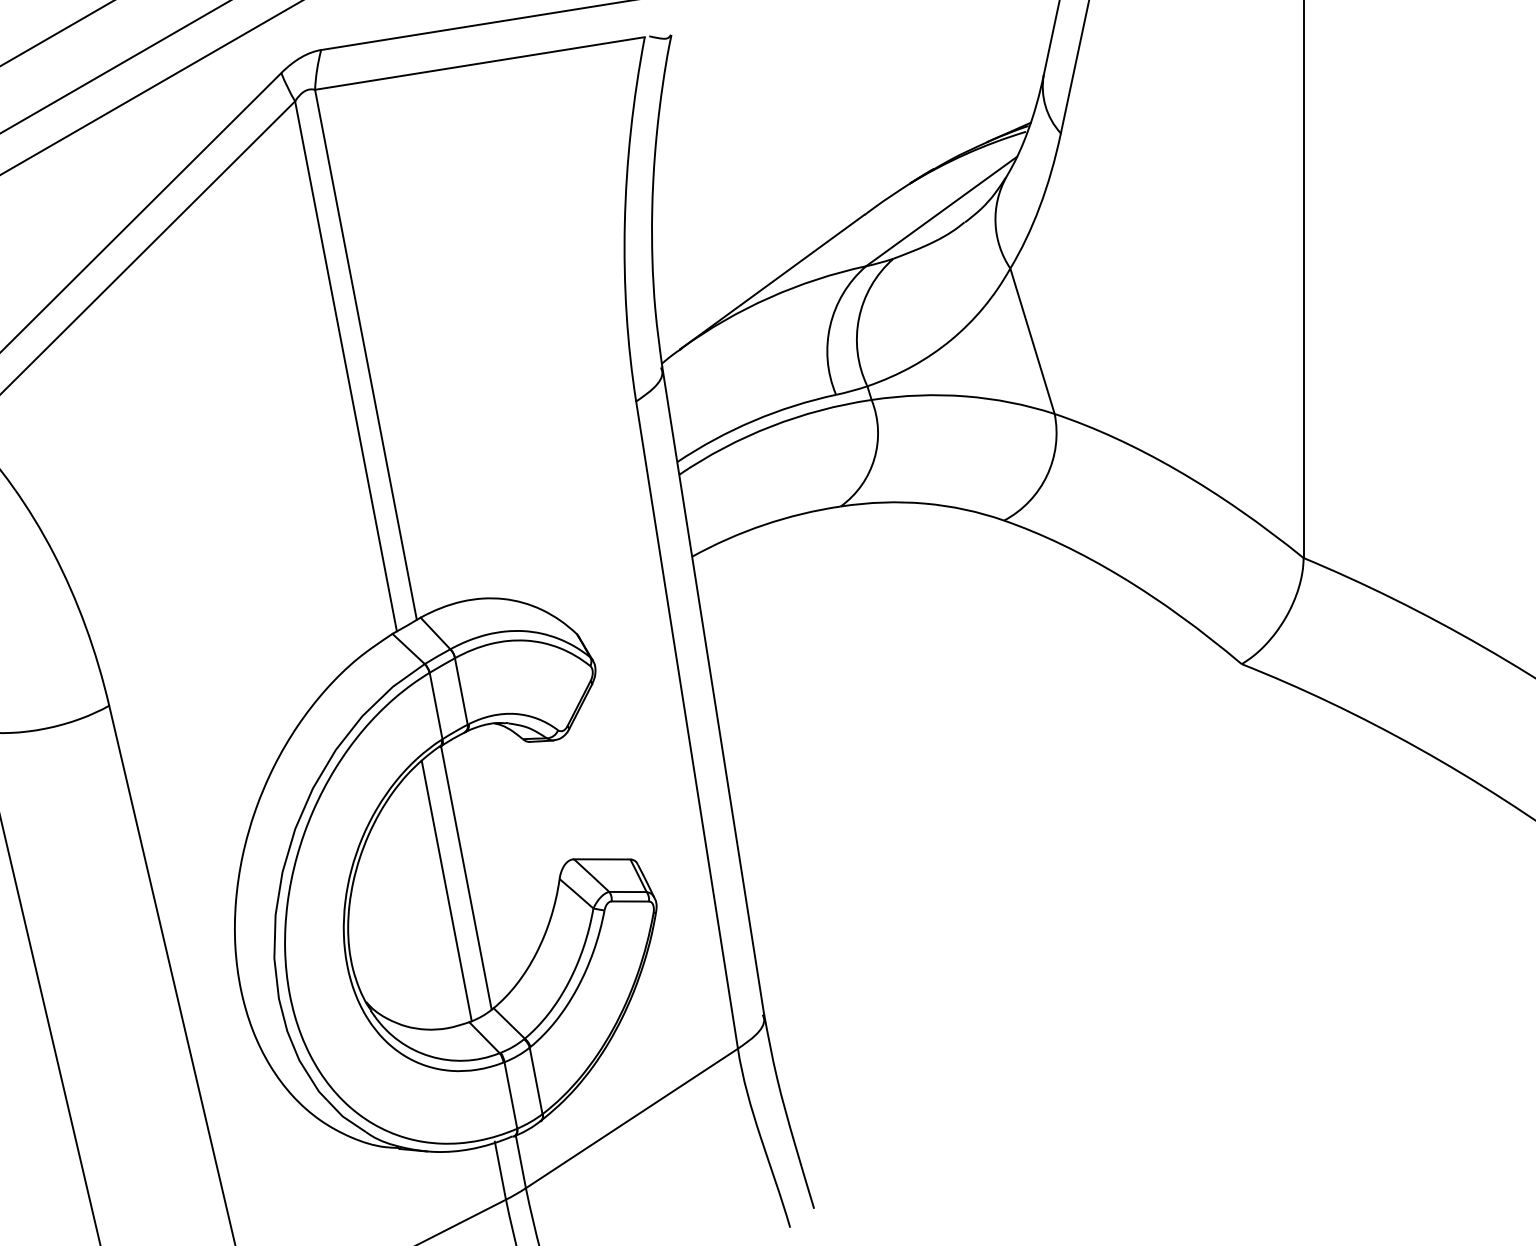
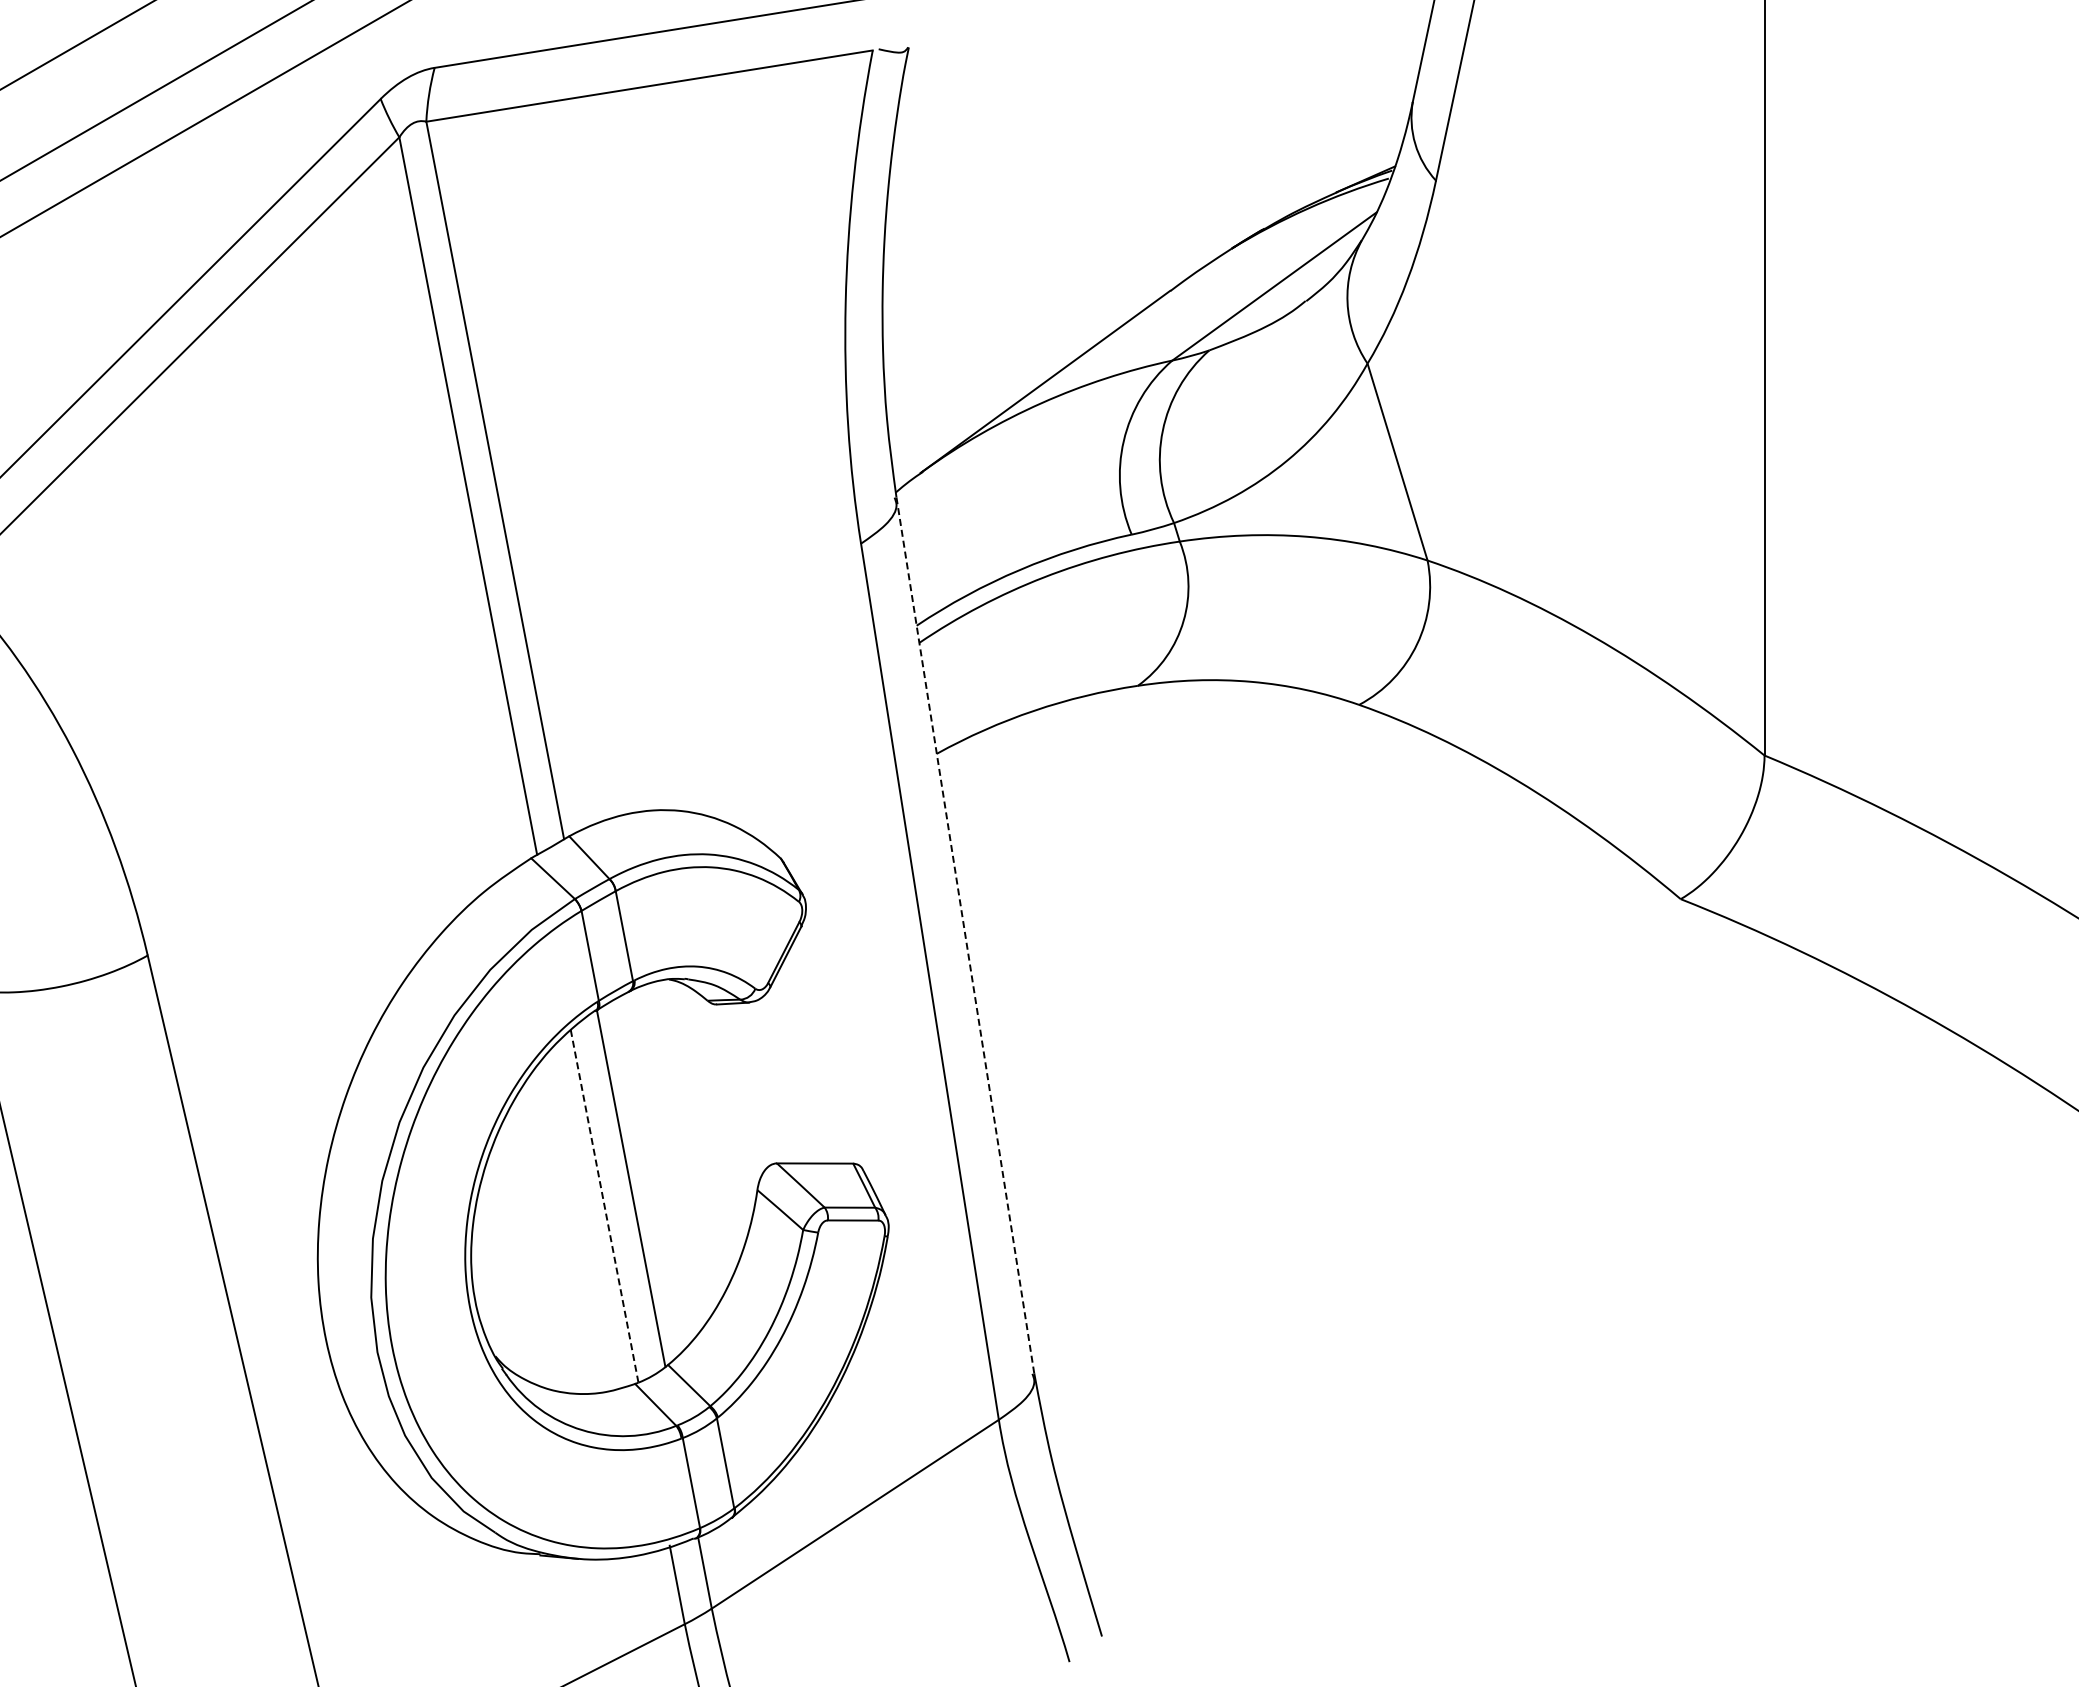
line: (713, 690) -> (965, 934), solid -> dashed
line: (446, 891) -> (604, 1206), solid -> dashed

